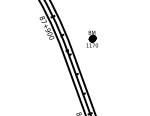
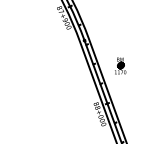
part: (92, 38) -> (120, 65), moved

